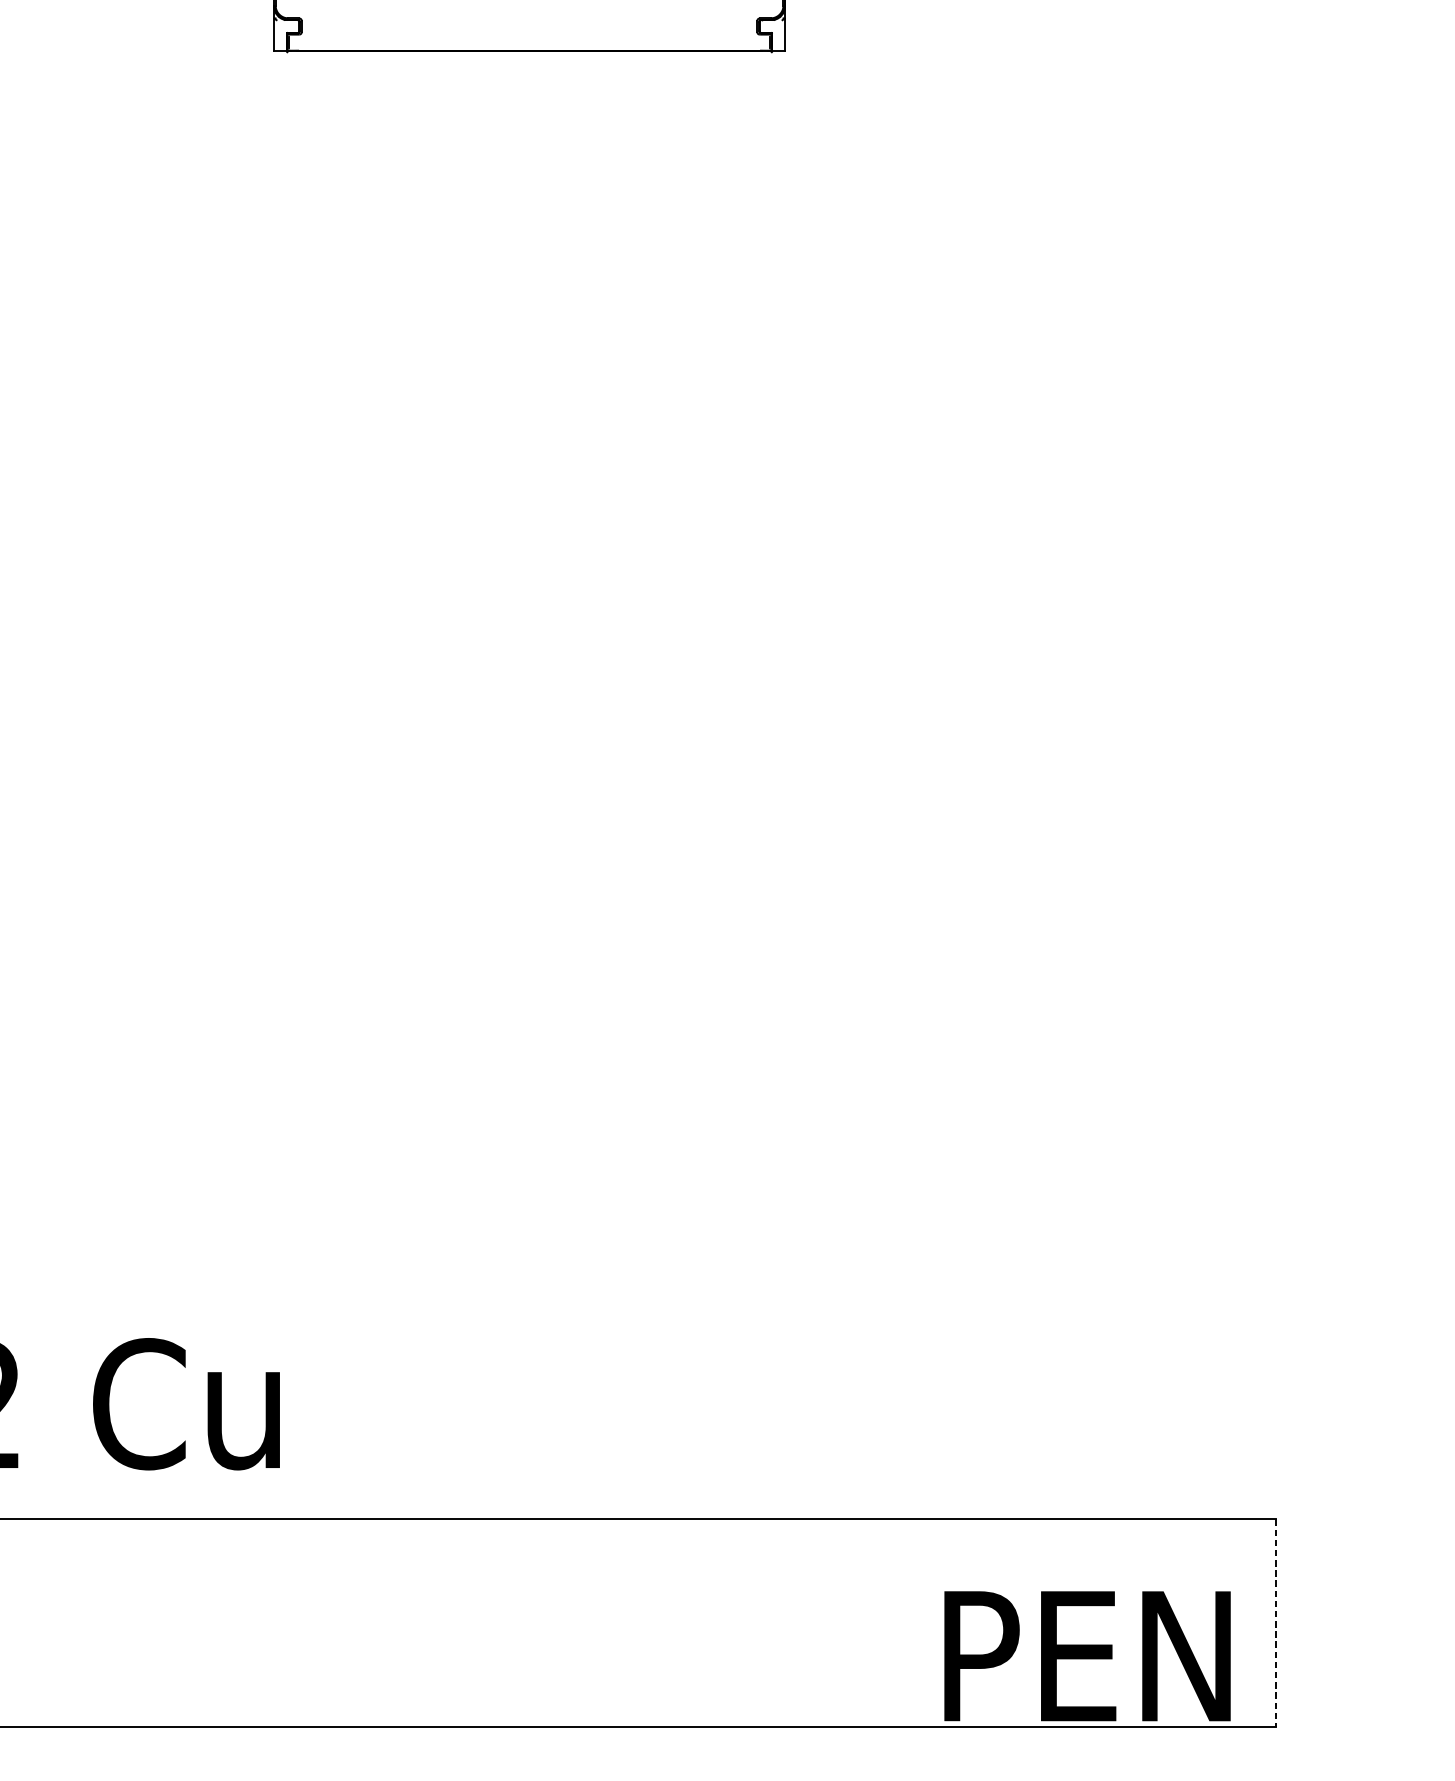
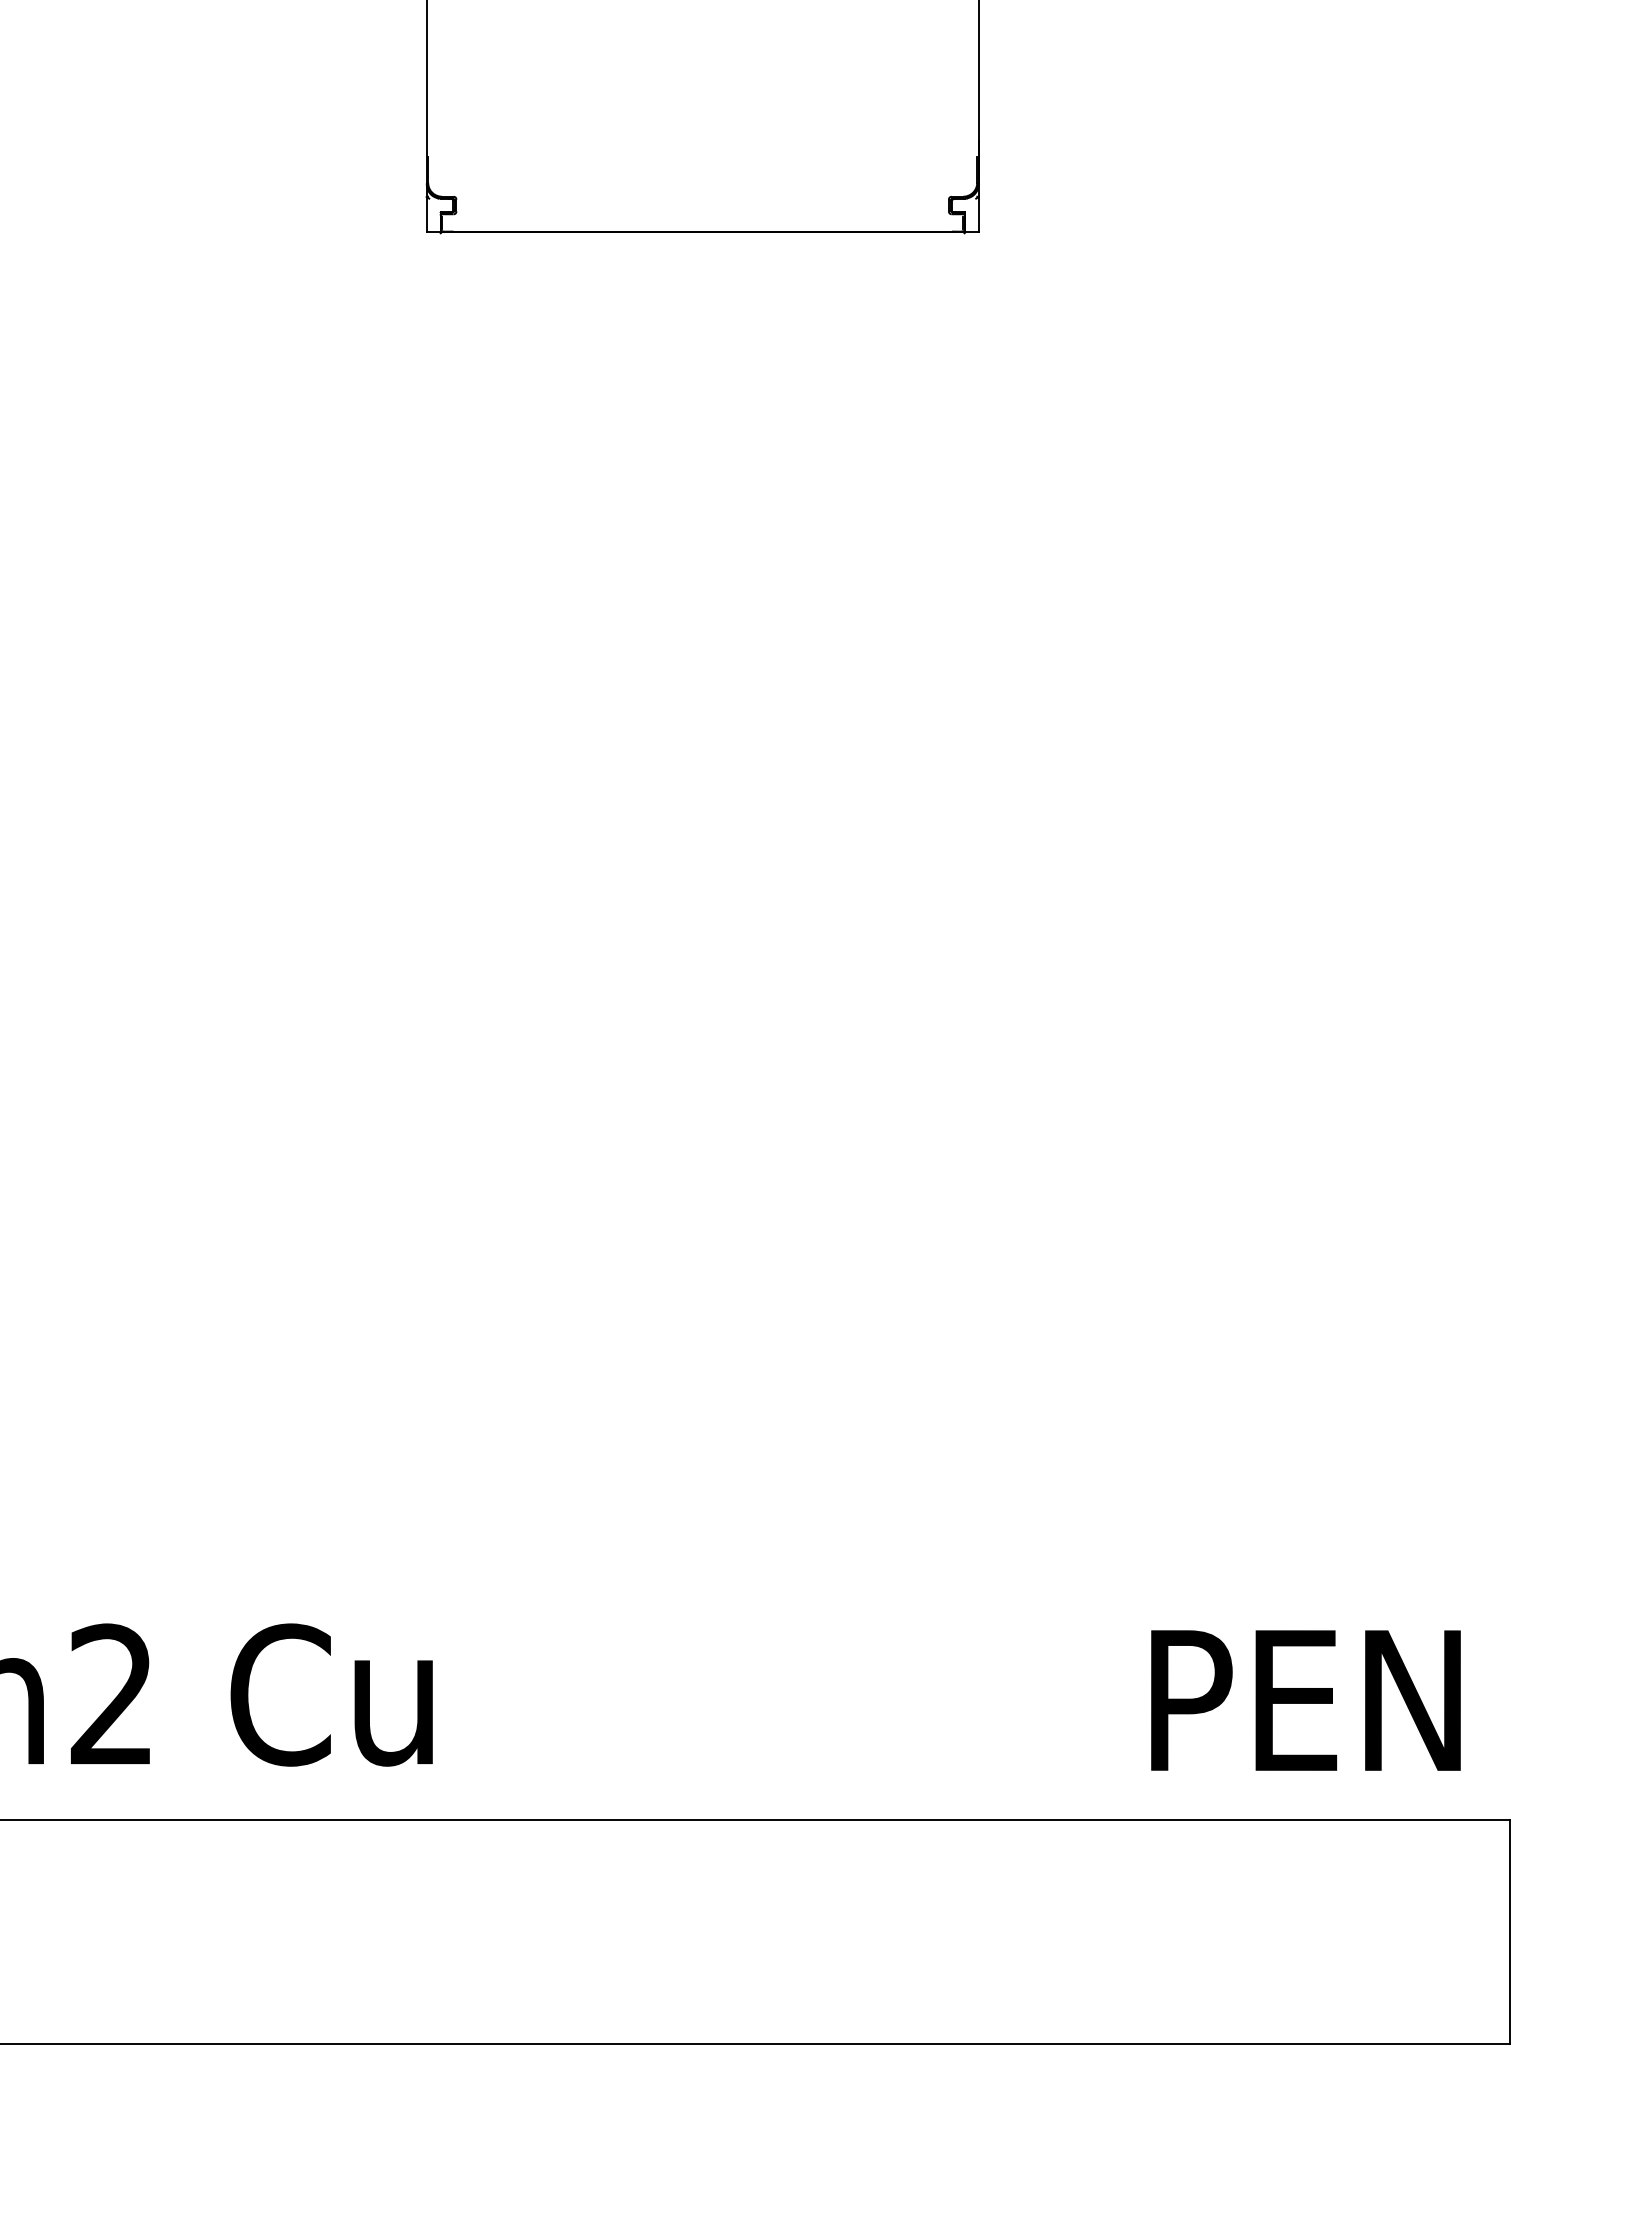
line: (1275, 1623) -> (1509, 1932), dashed -> solid
text: (1087, 1656) -> (1305, 1700), moved

